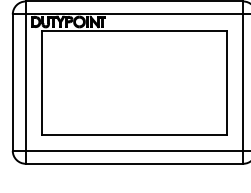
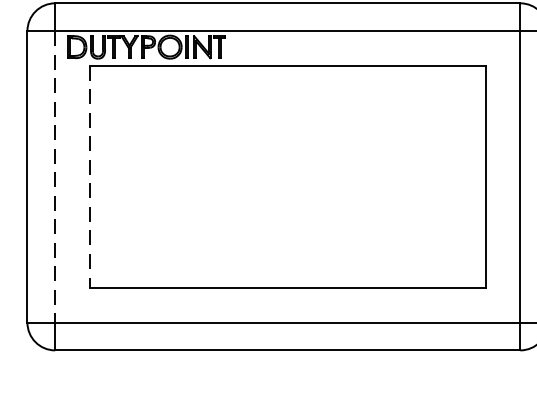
line: (41, 82) -> (88, 176), solid -> dashed
line: (25, 83) -> (54, 178), solid -> dashed

